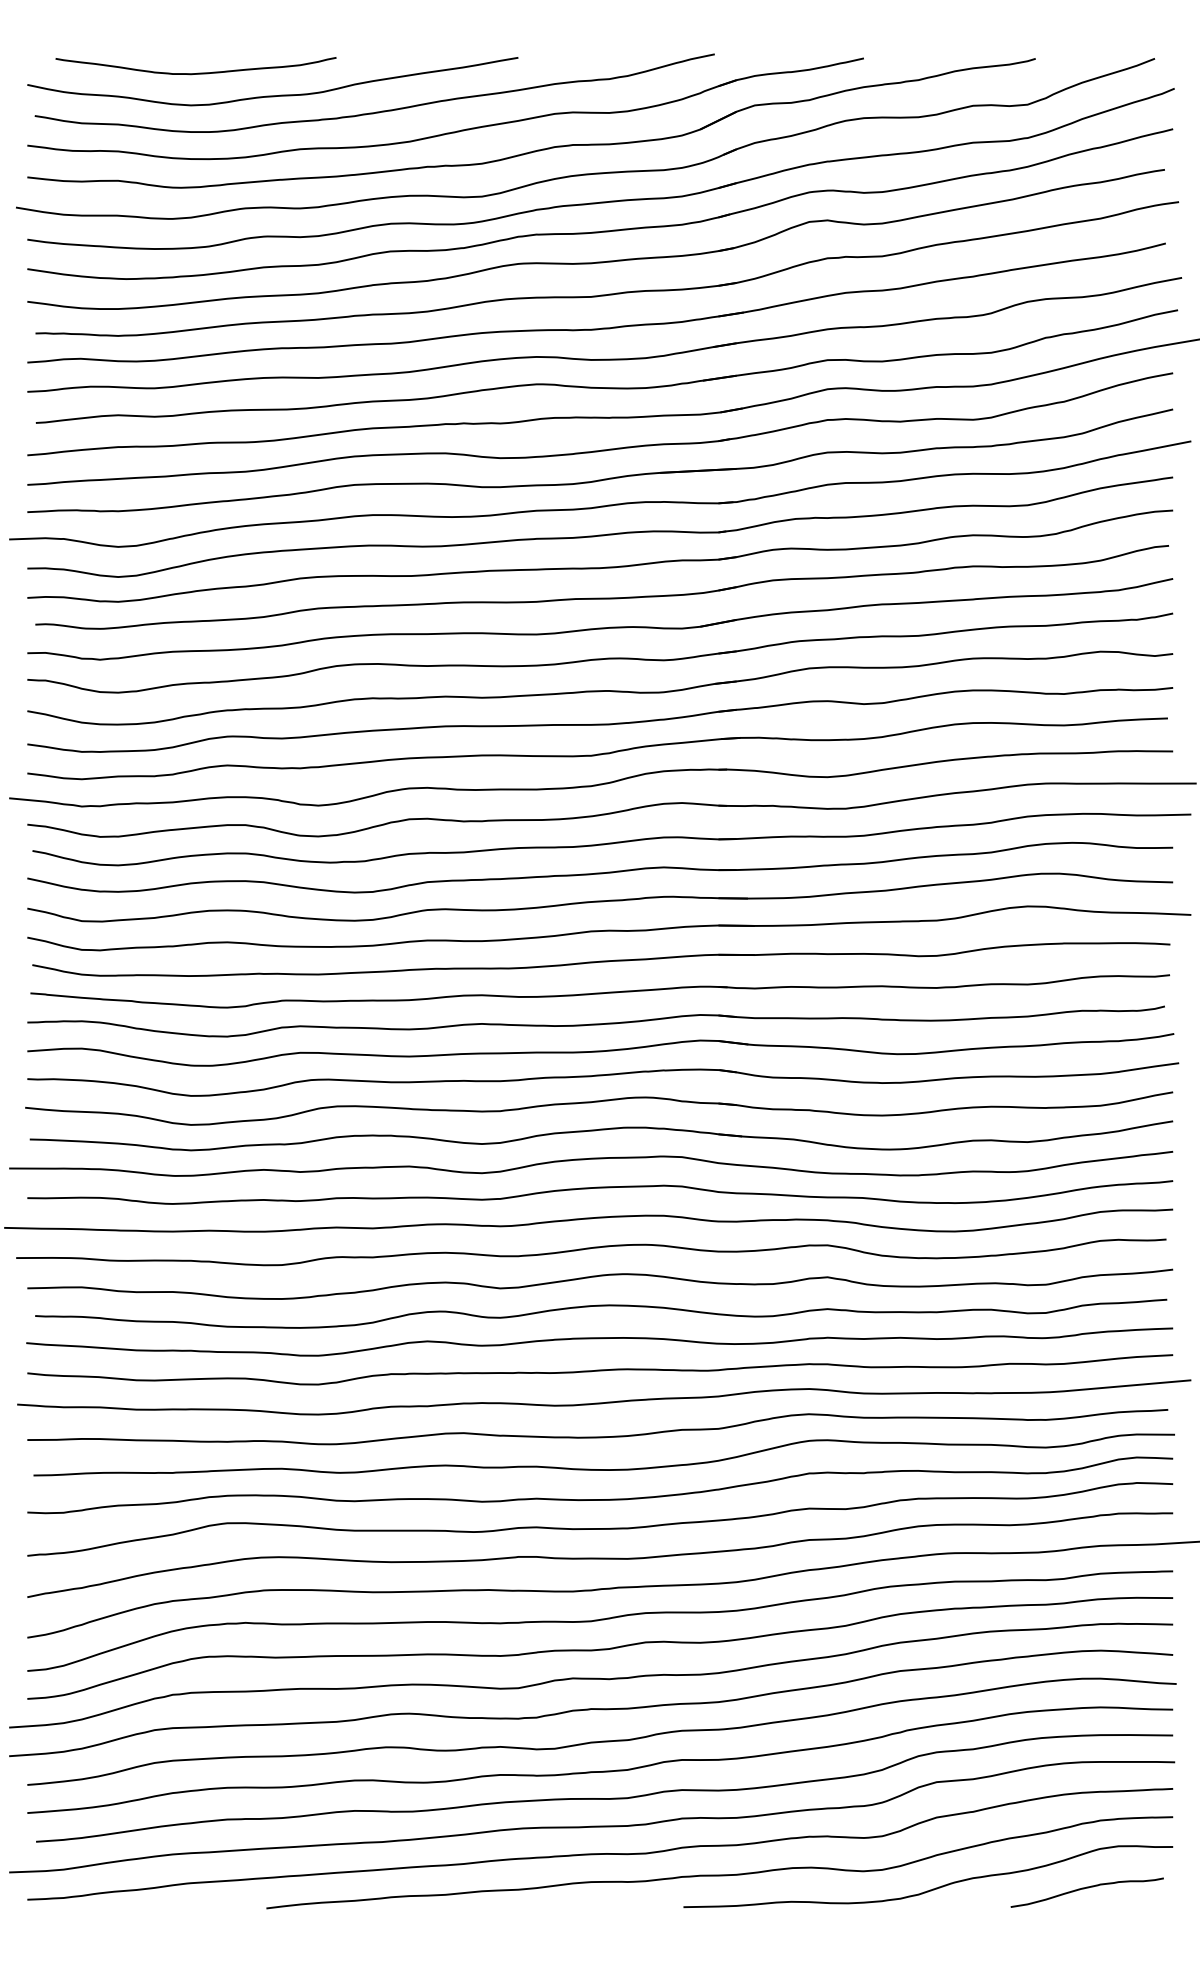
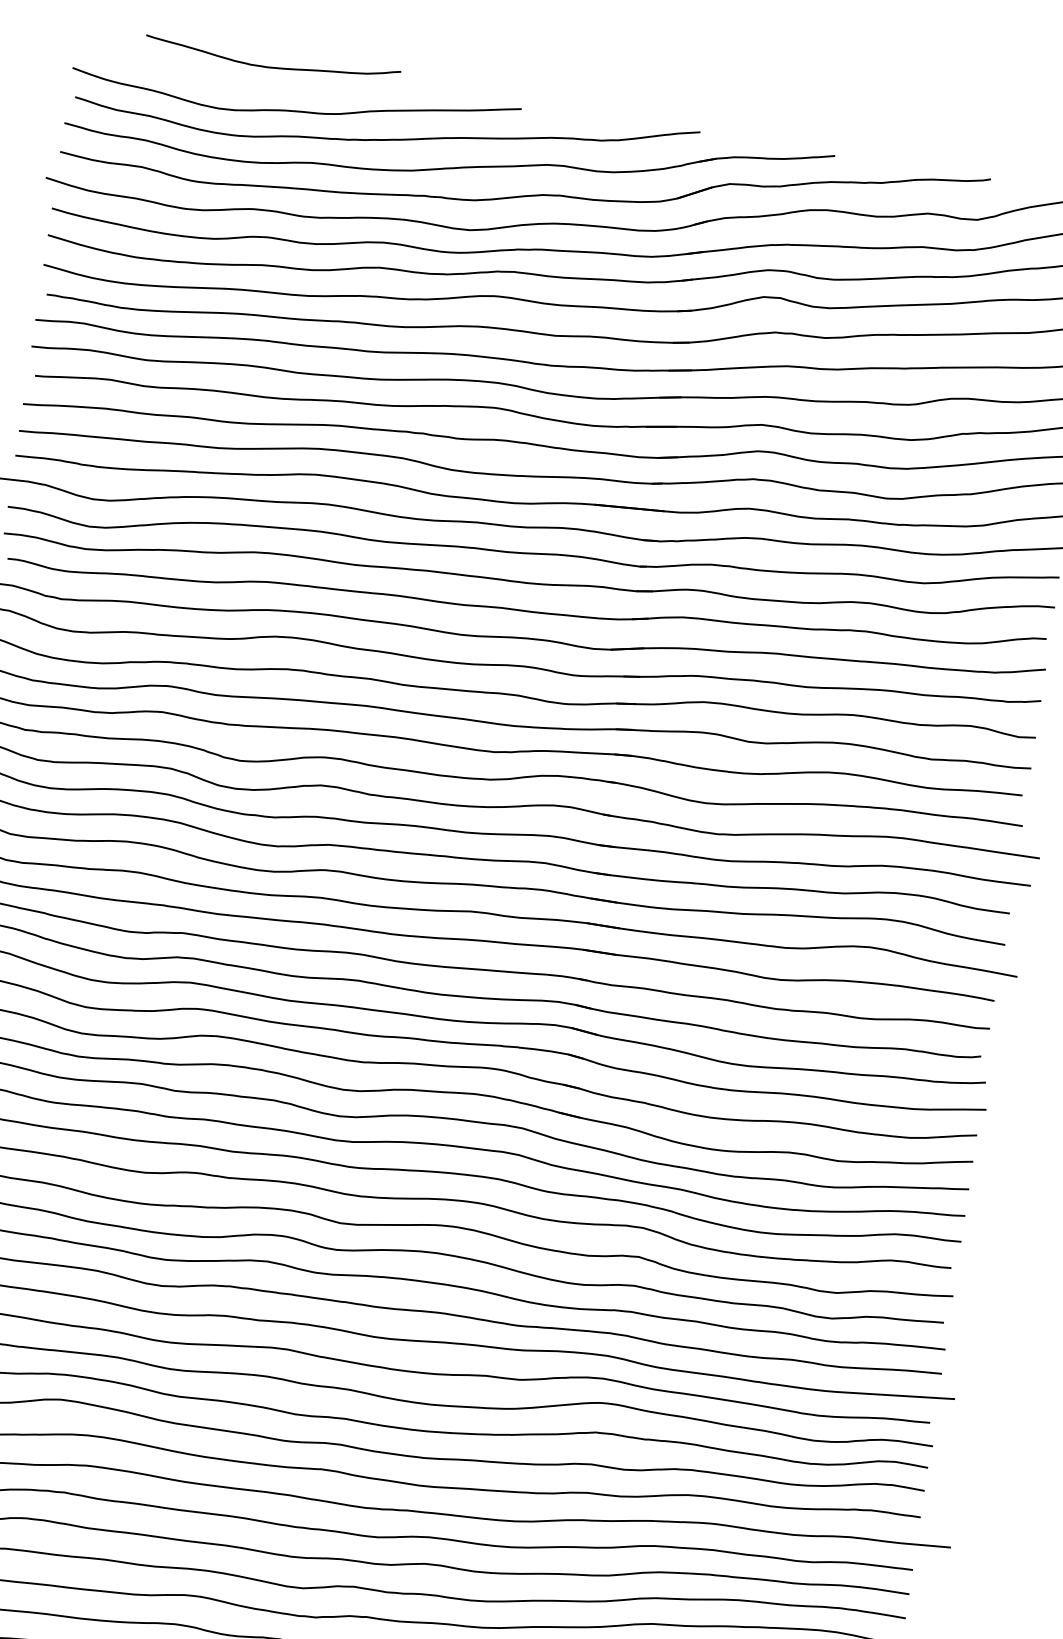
curve: (197, 72) -> (273, 66), moved

